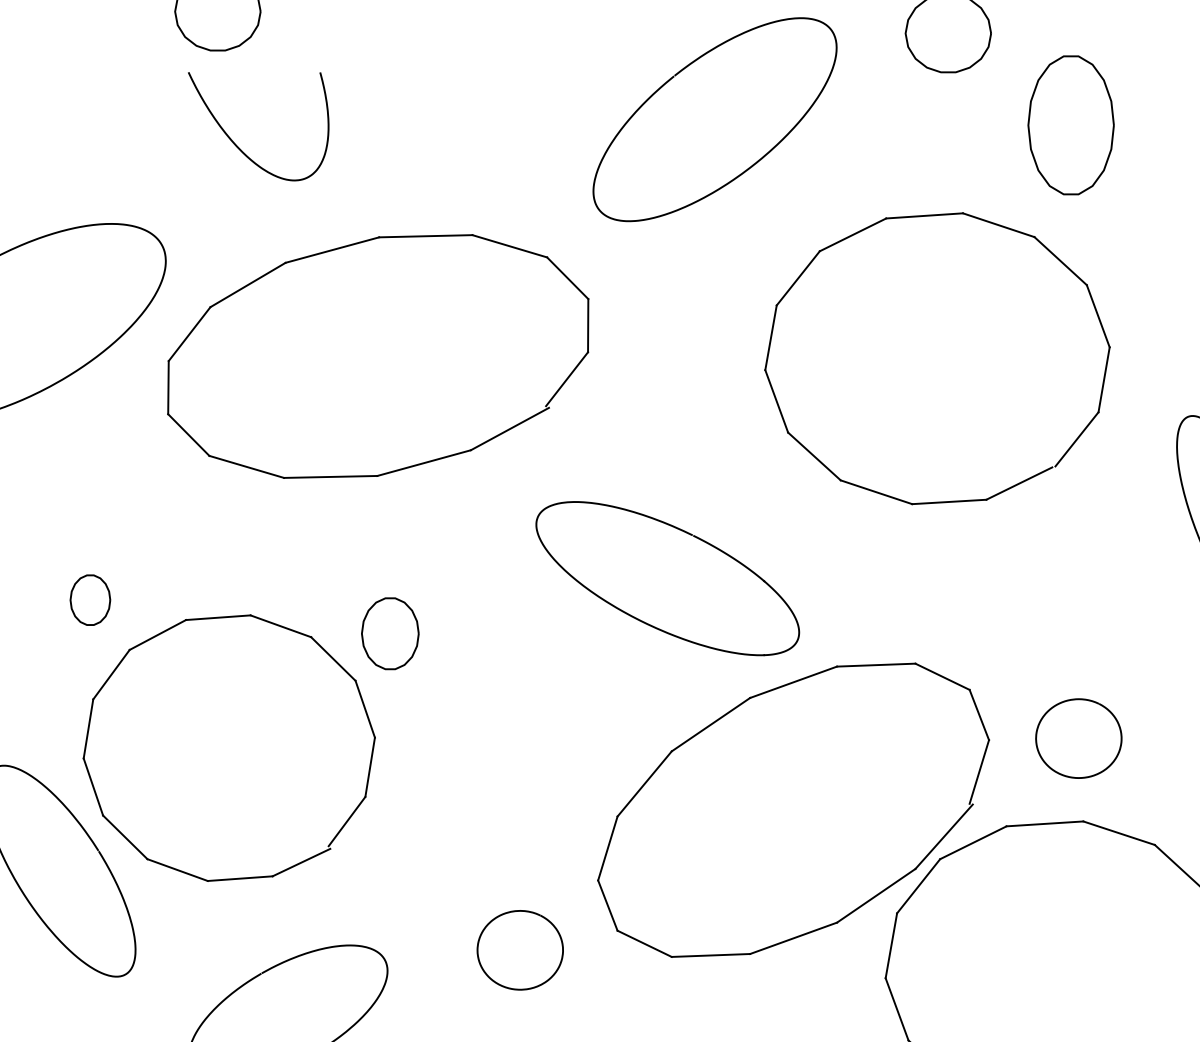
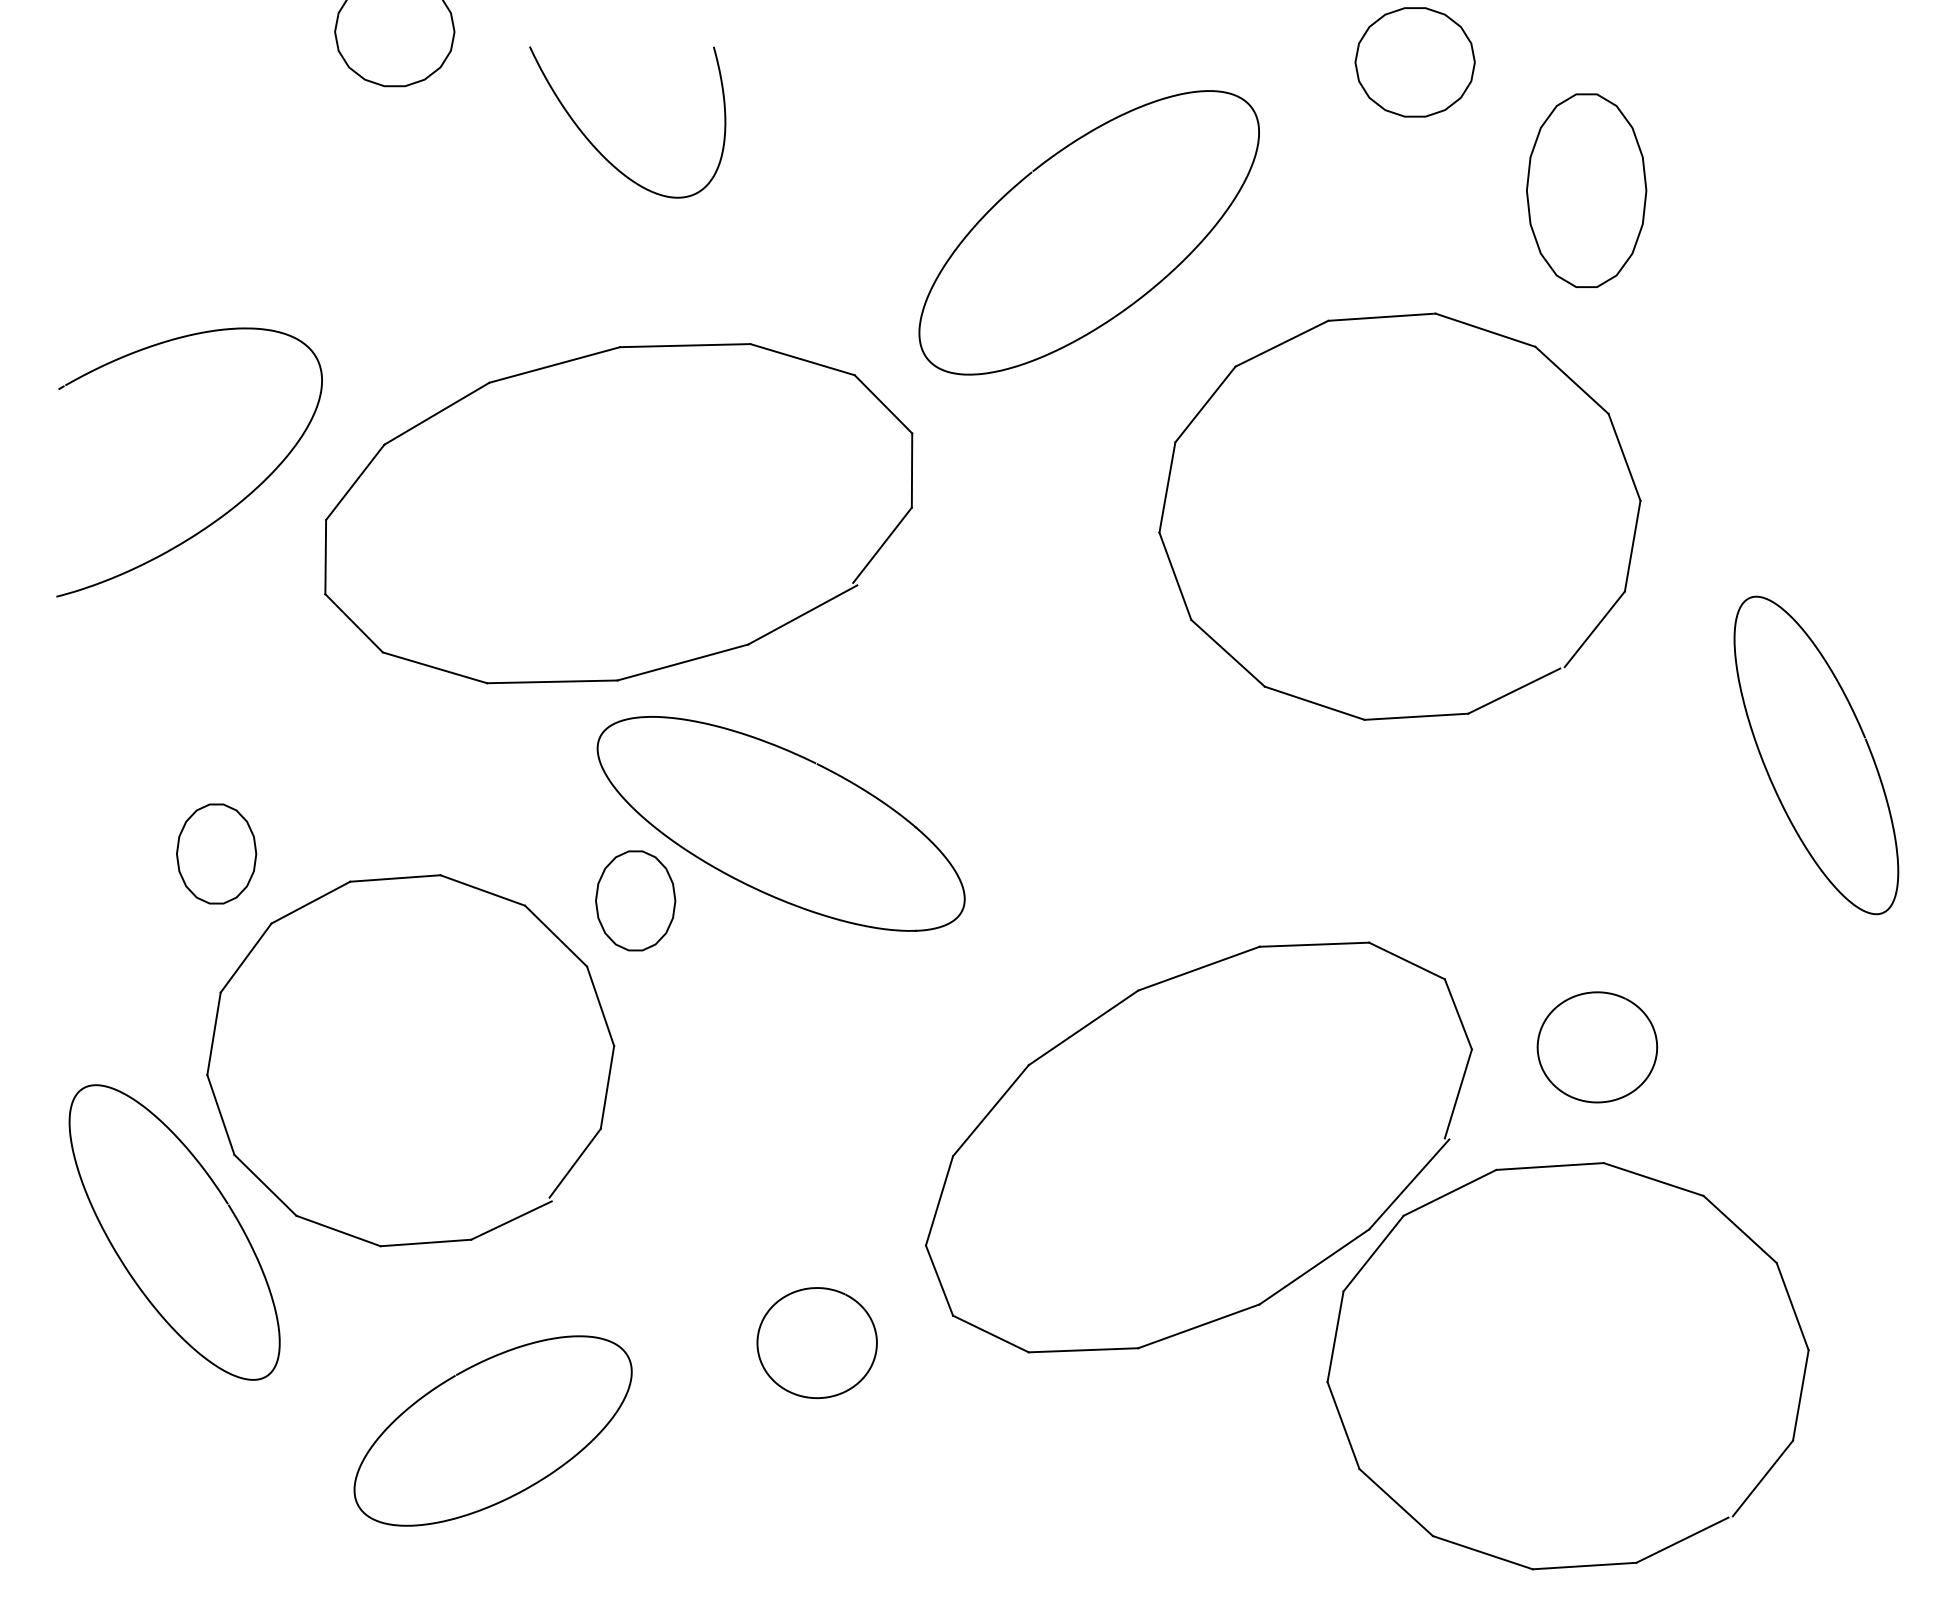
curve: (678, 74) -> (1037, 169), moved
curve: (238, 146) -> (599, 150), moved
part: (667, 578) -> (780, 823), moved
part: (90, 599) -> (216, 853), size x1.43

